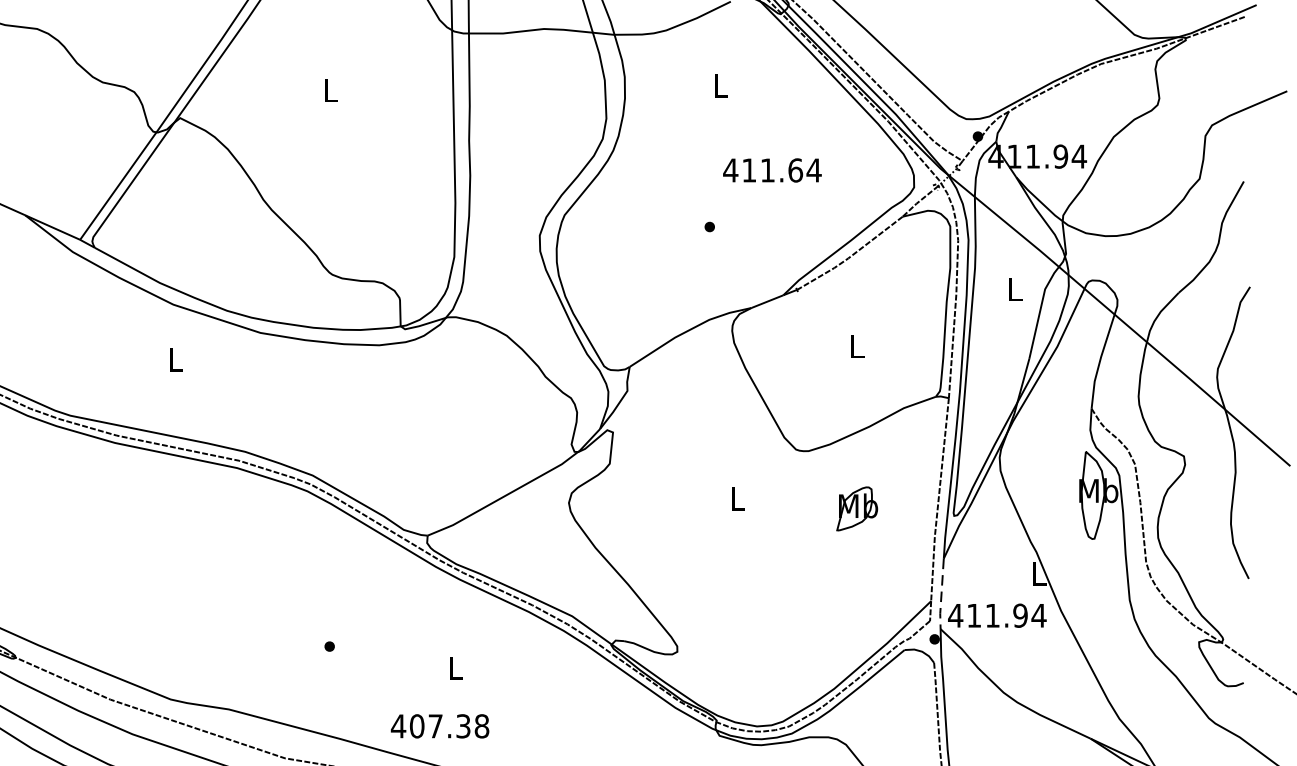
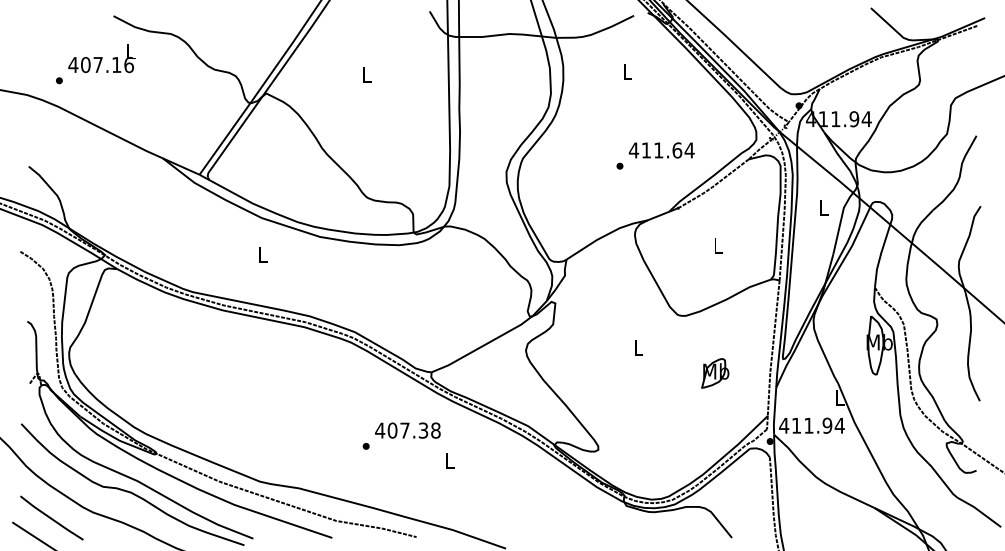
text: (771, 170) -> (661, 150), moved
part: (857, 509) -> (715, 373), moved
line: (941, 595) -> (774, 412), dashed -> solid
text: (439, 726) -> (407, 430), moved

